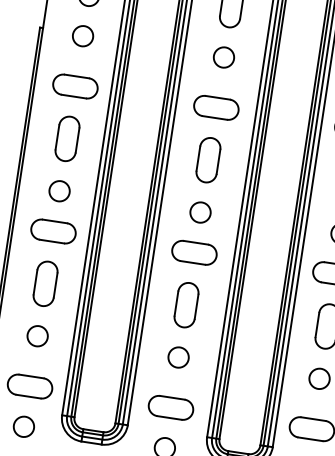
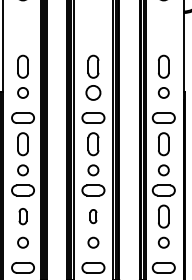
circle: (224, 56) -> (93, 92), size x1.4
part: (44, 283) -> (22, 216), size x0.7
part: (186, 304) -> (93, 216), size x0.6

